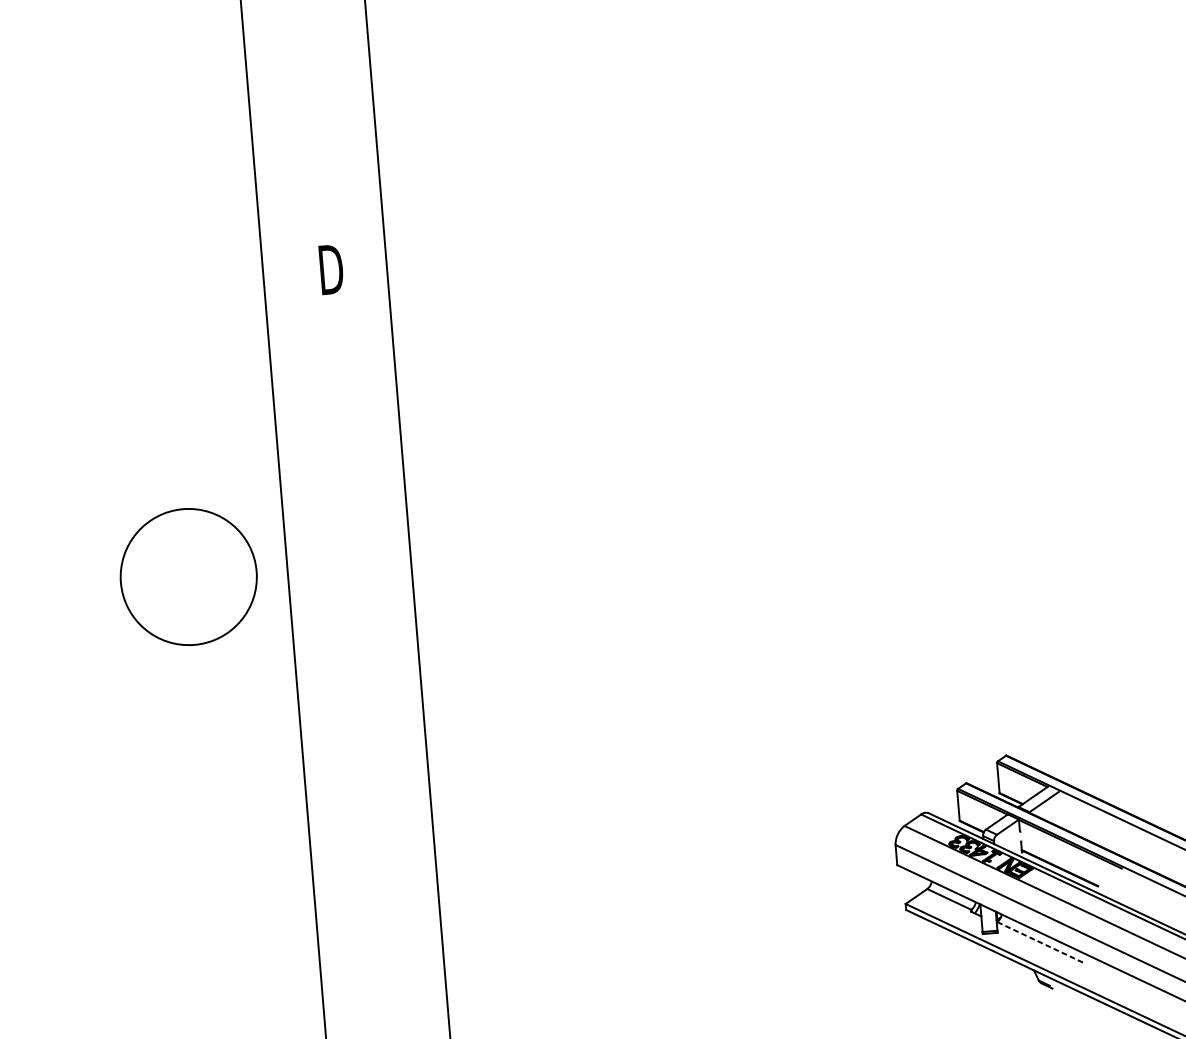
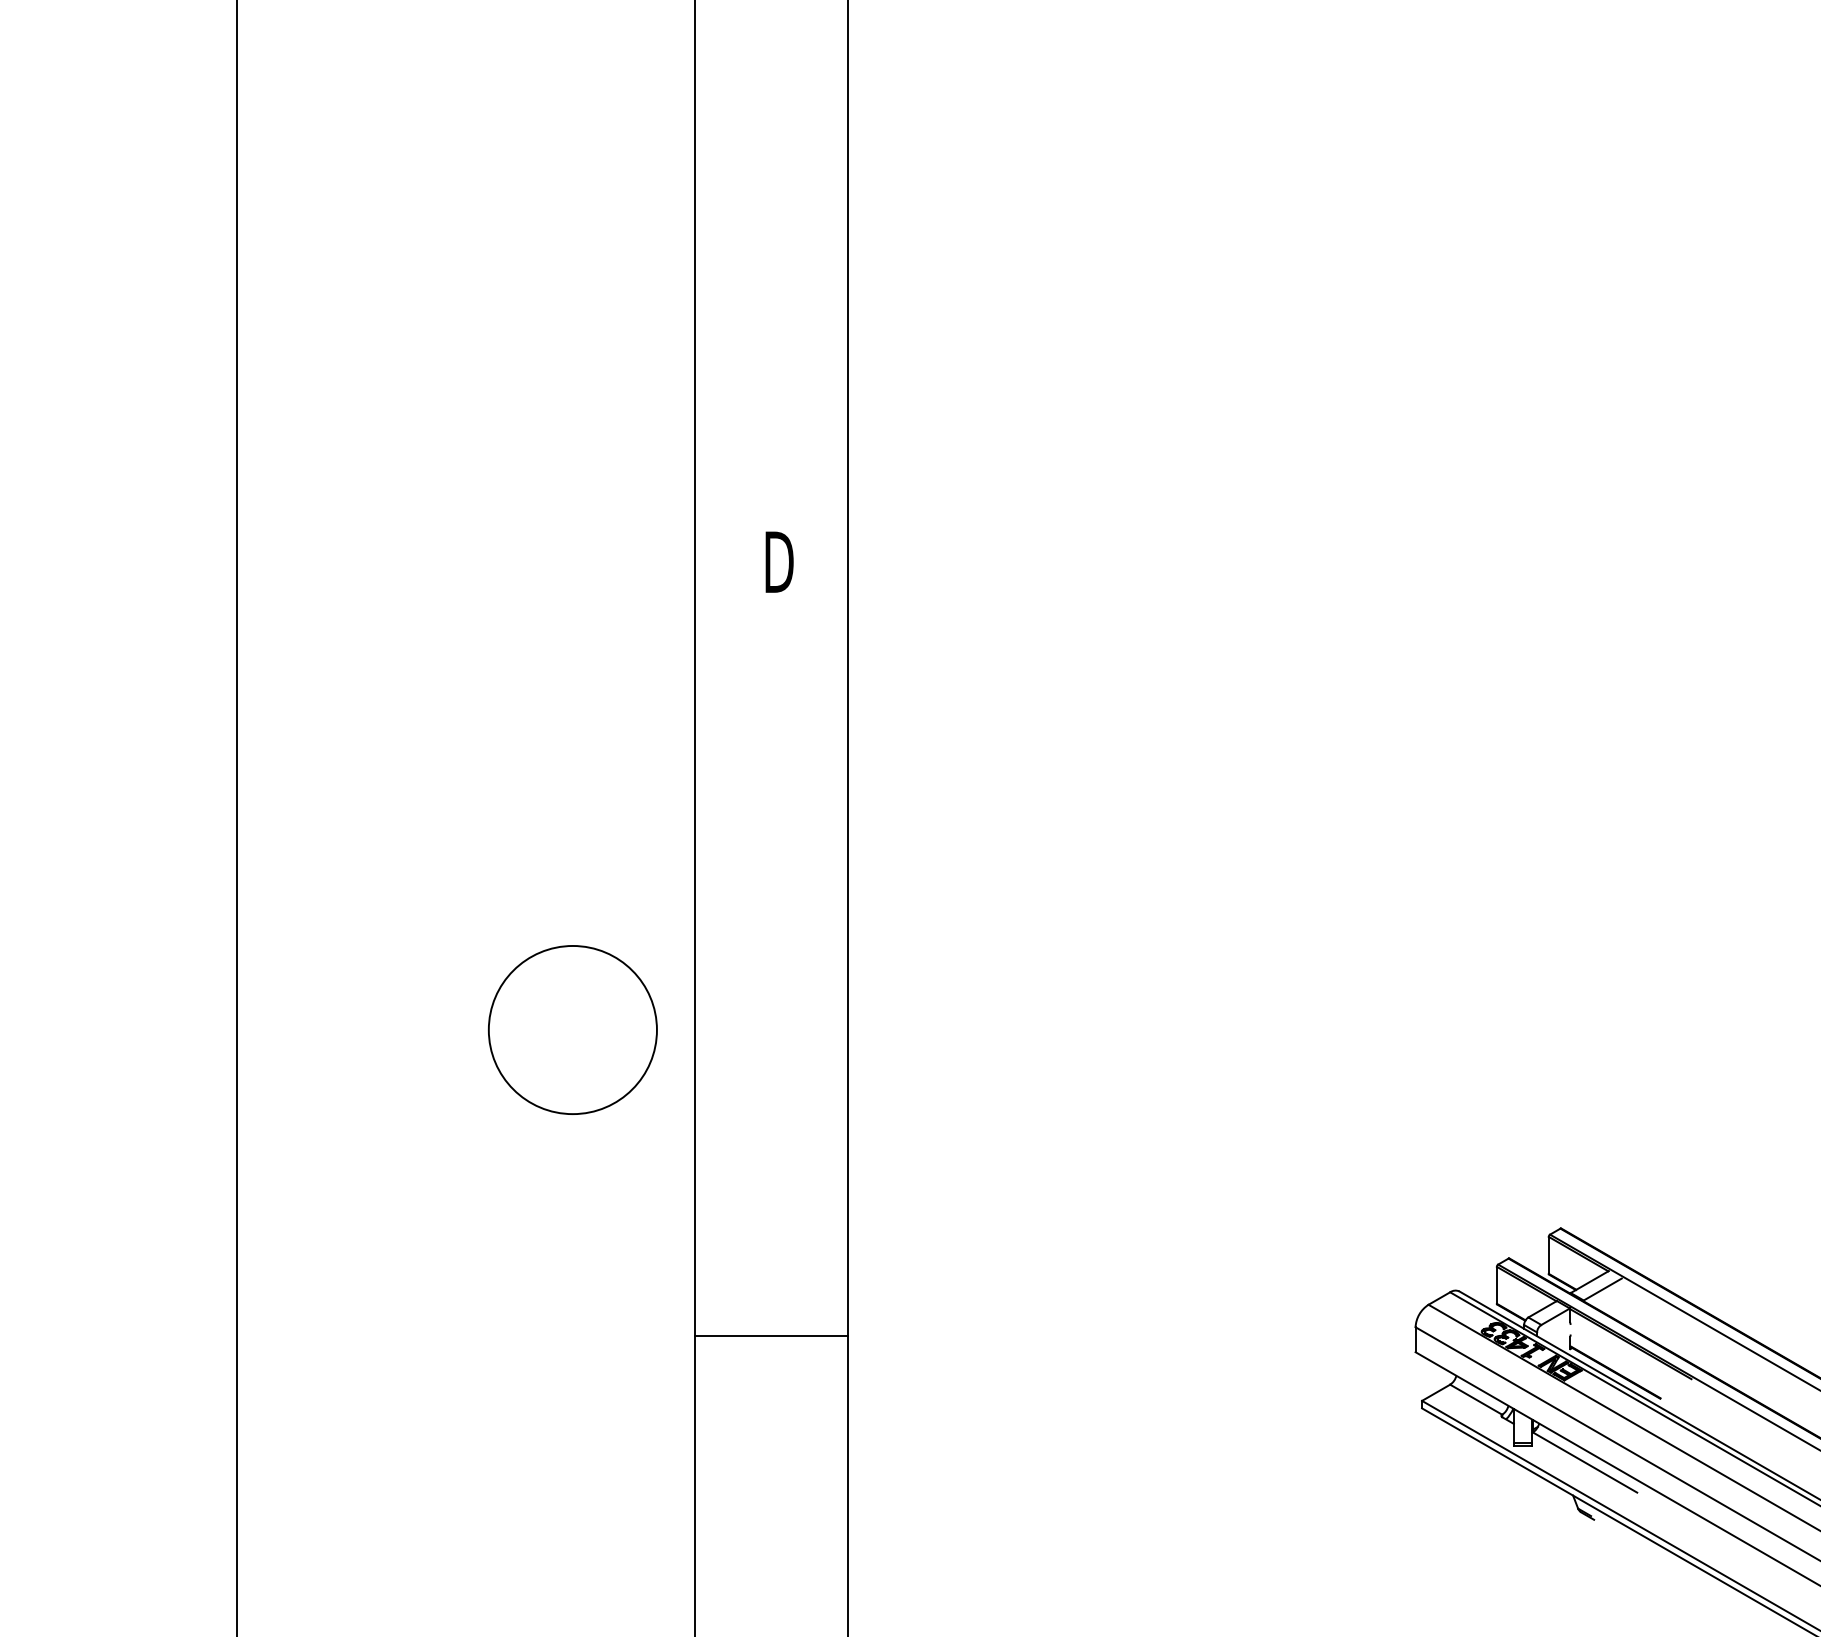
circle: (188, 576) -> (572, 1029), moved
line: (376, 894) -> (771, 1335), added
line: (1041, 942) -> (1585, 1462), dashed -> solid

